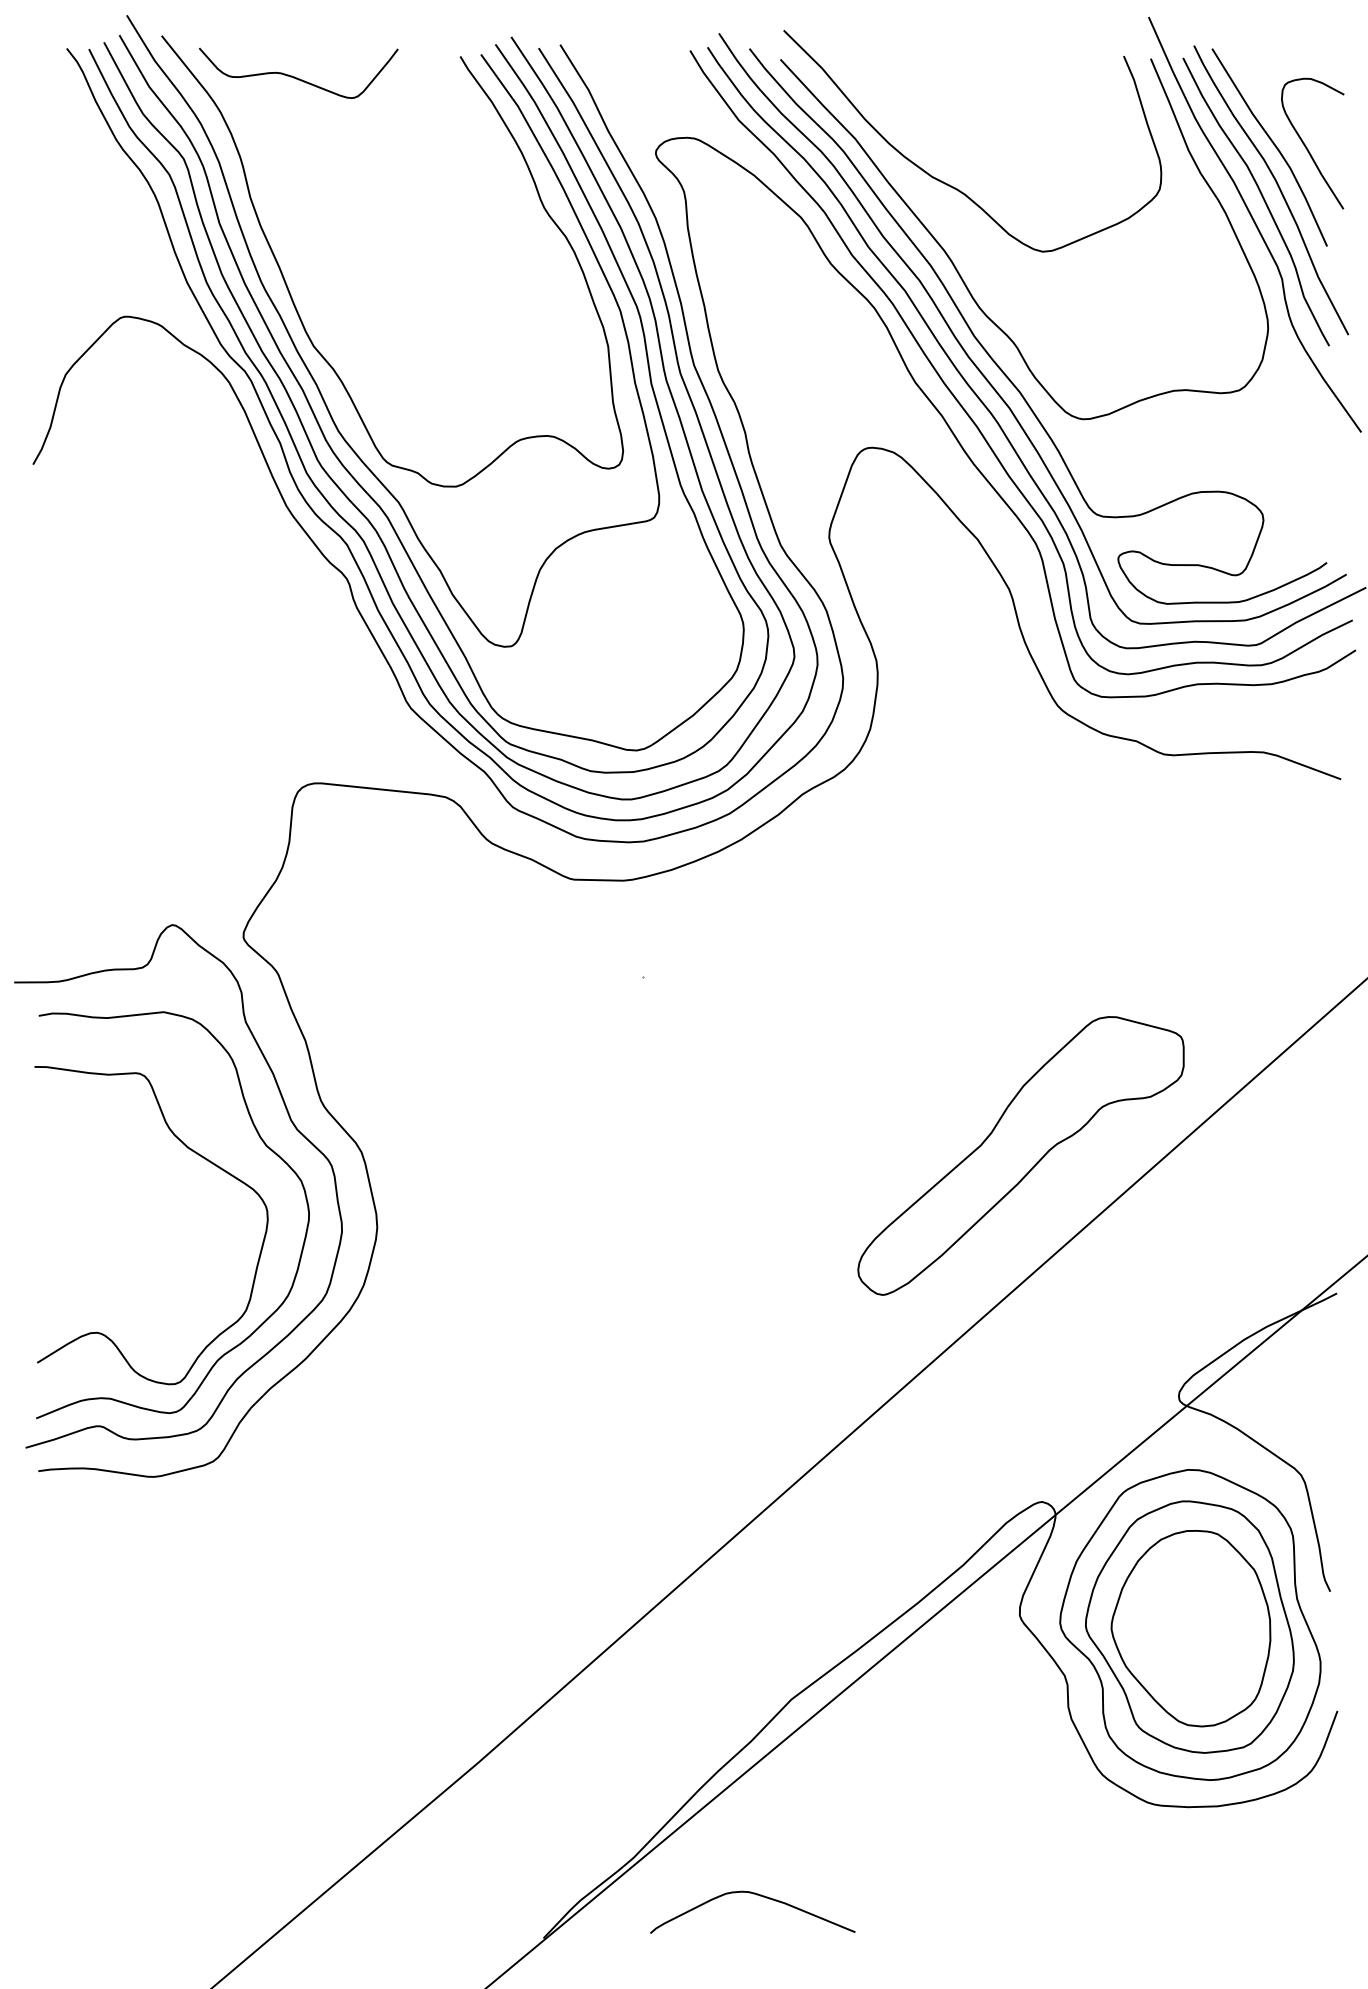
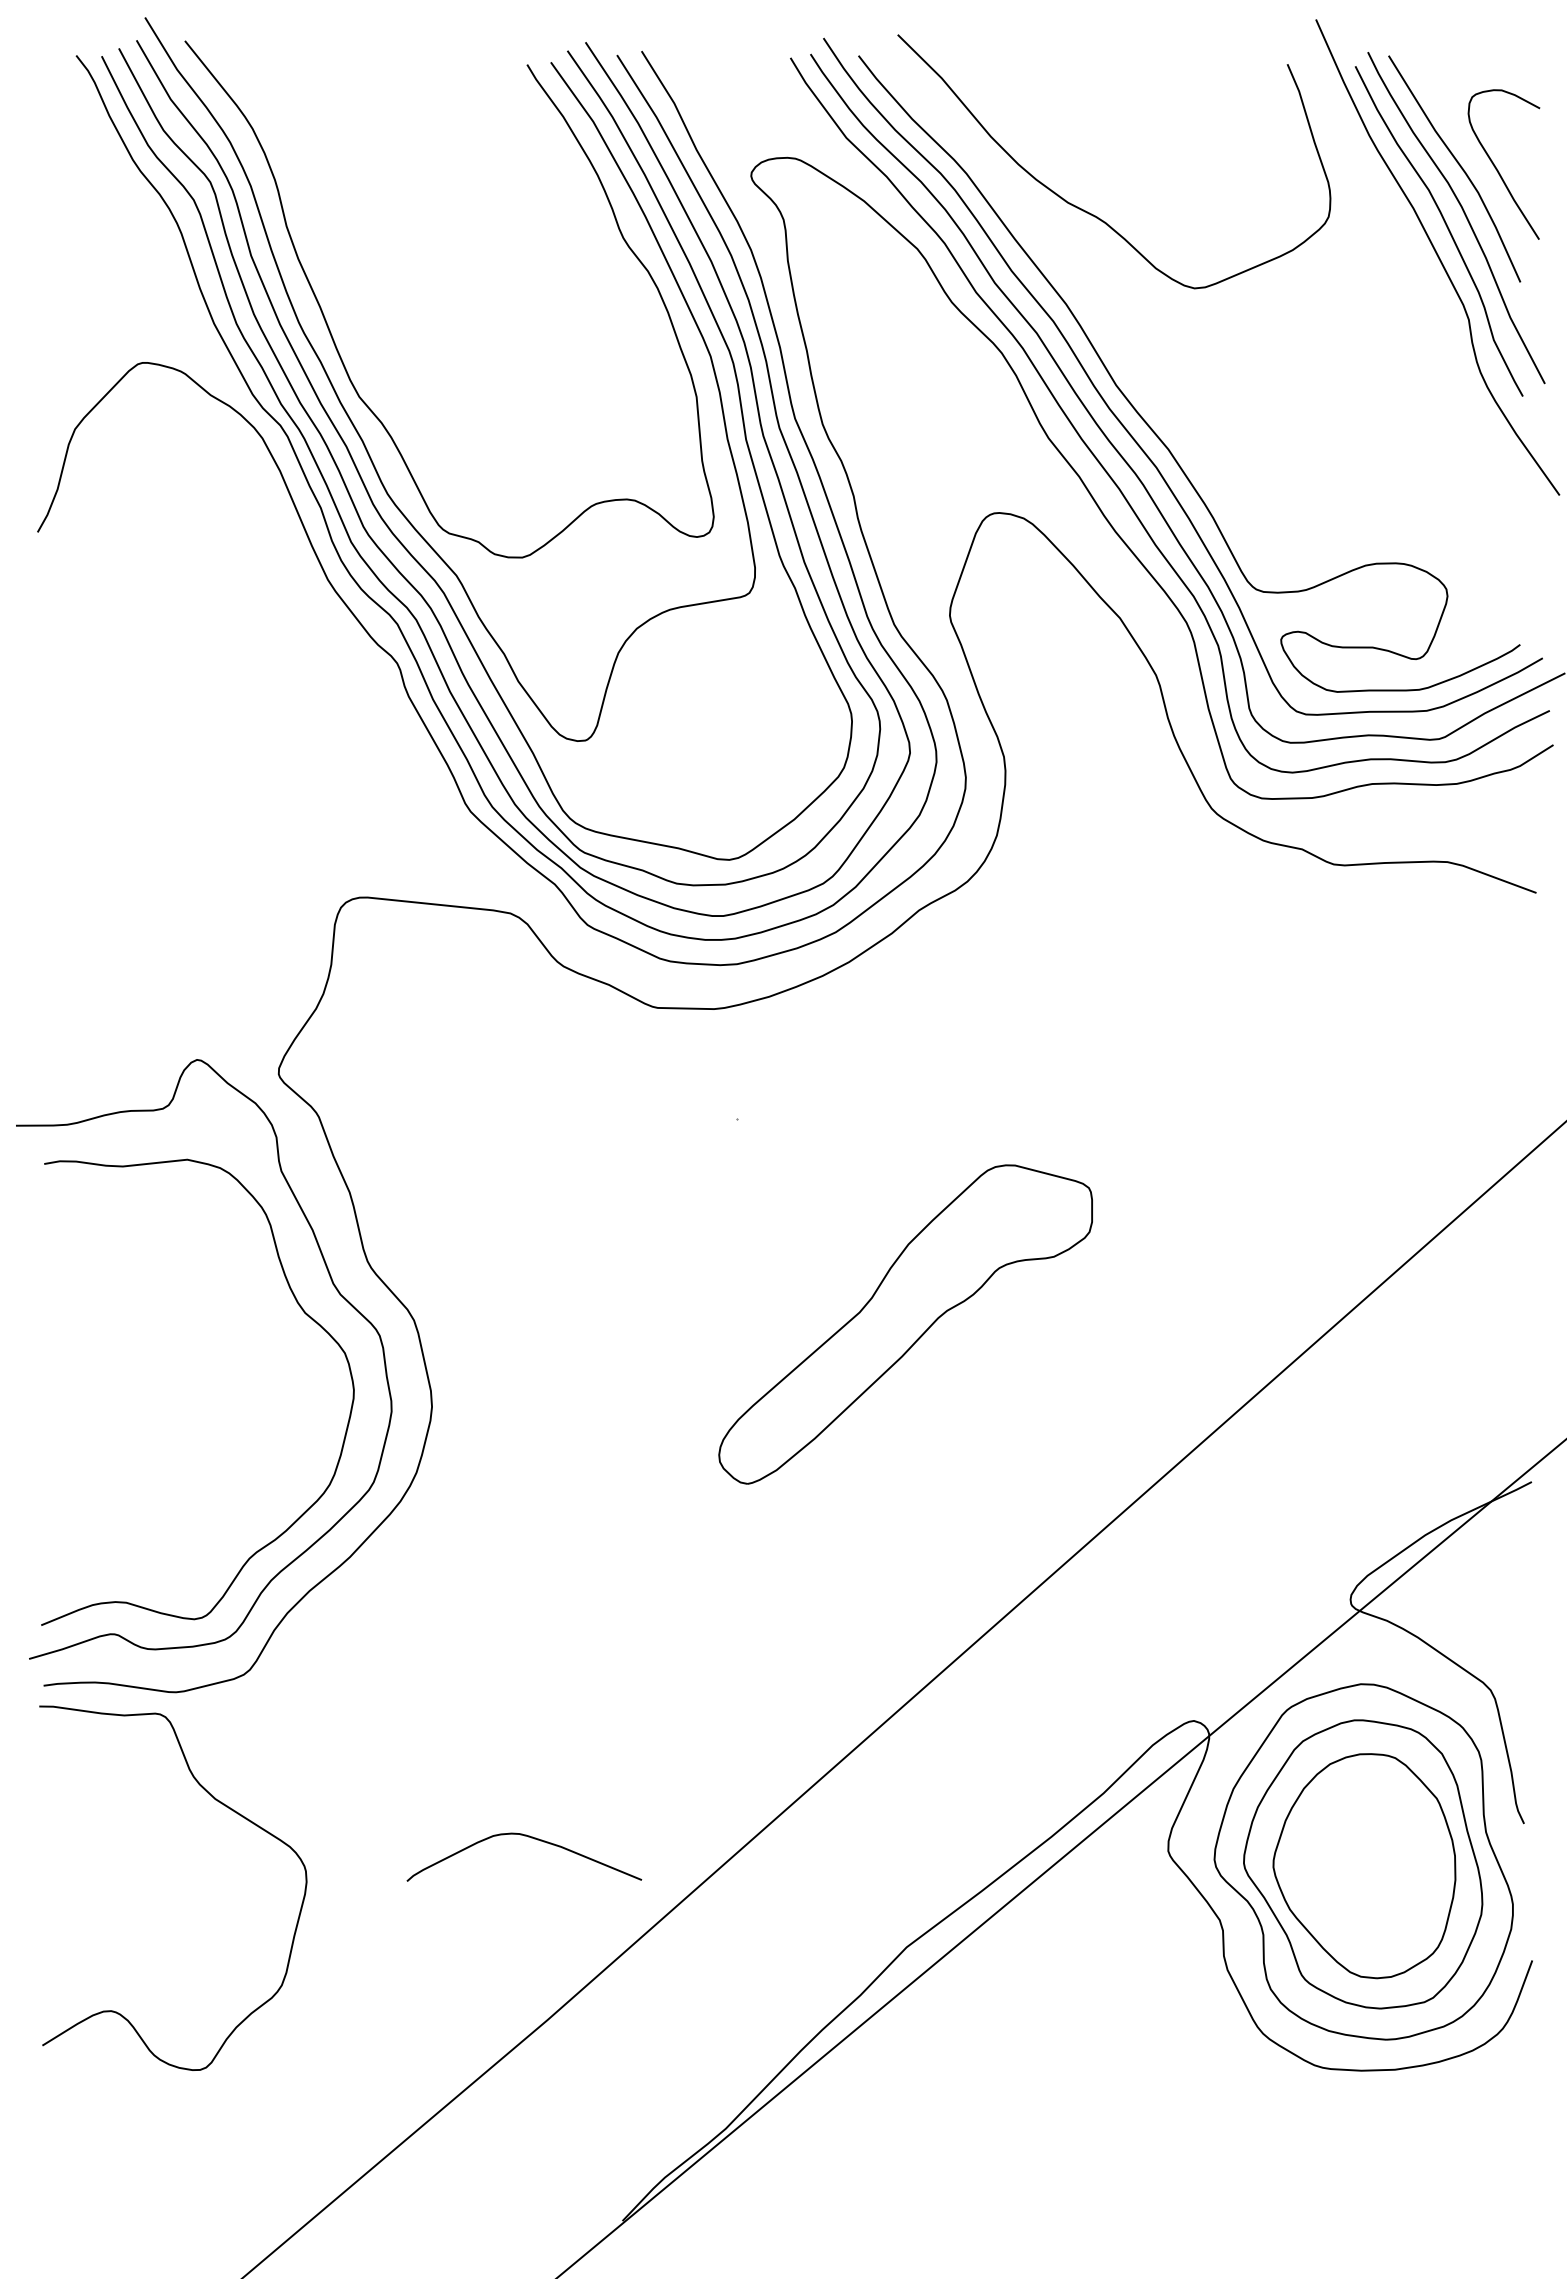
curve: (296, 77) -> (339, 88), removed
curve: (961, 276) -> (1101, 316), removed
curve: (197, 1155) -> (226, 1807), moved
part: (1020, 1155) -> (905, 1324), moved
curve: (759, 1895) -> (531, 1838), moved

